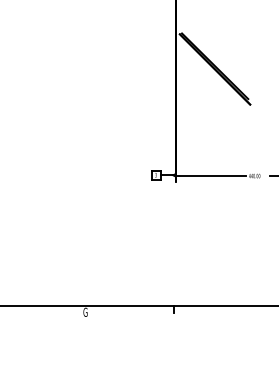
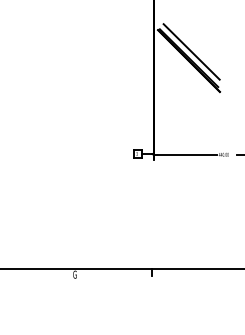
line: (217, 58) -> (191, 51), added

